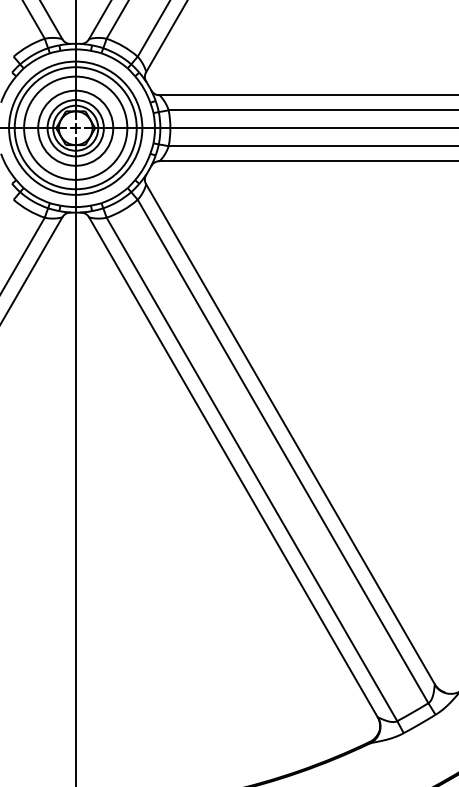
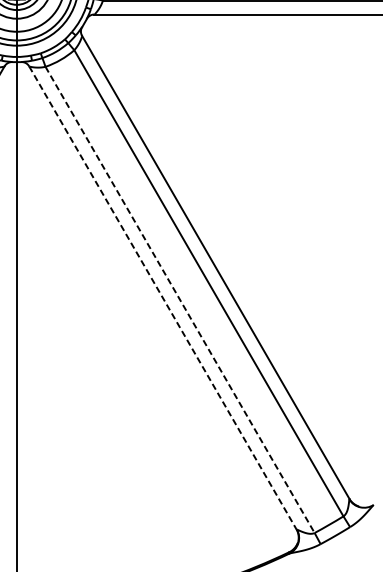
line: (233, 467) -> (162, 298), solid -> dashed
line: (251, 469) -> (179, 299), solid -> dashed

